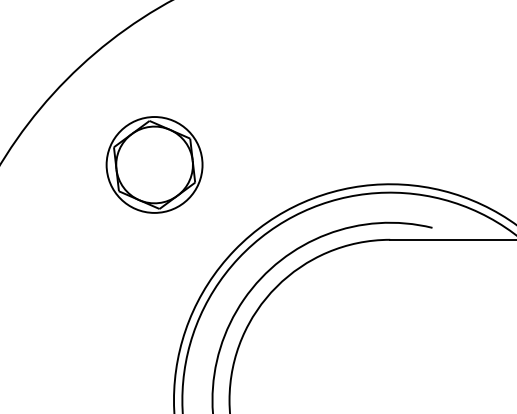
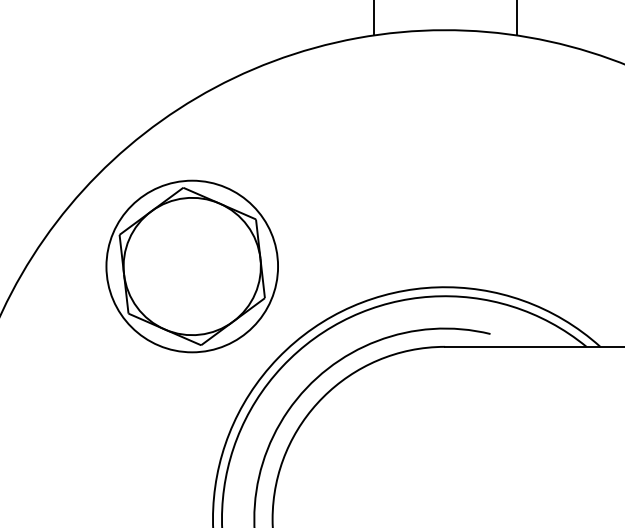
part: (153, 164) -> (191, 266), size x1.67

